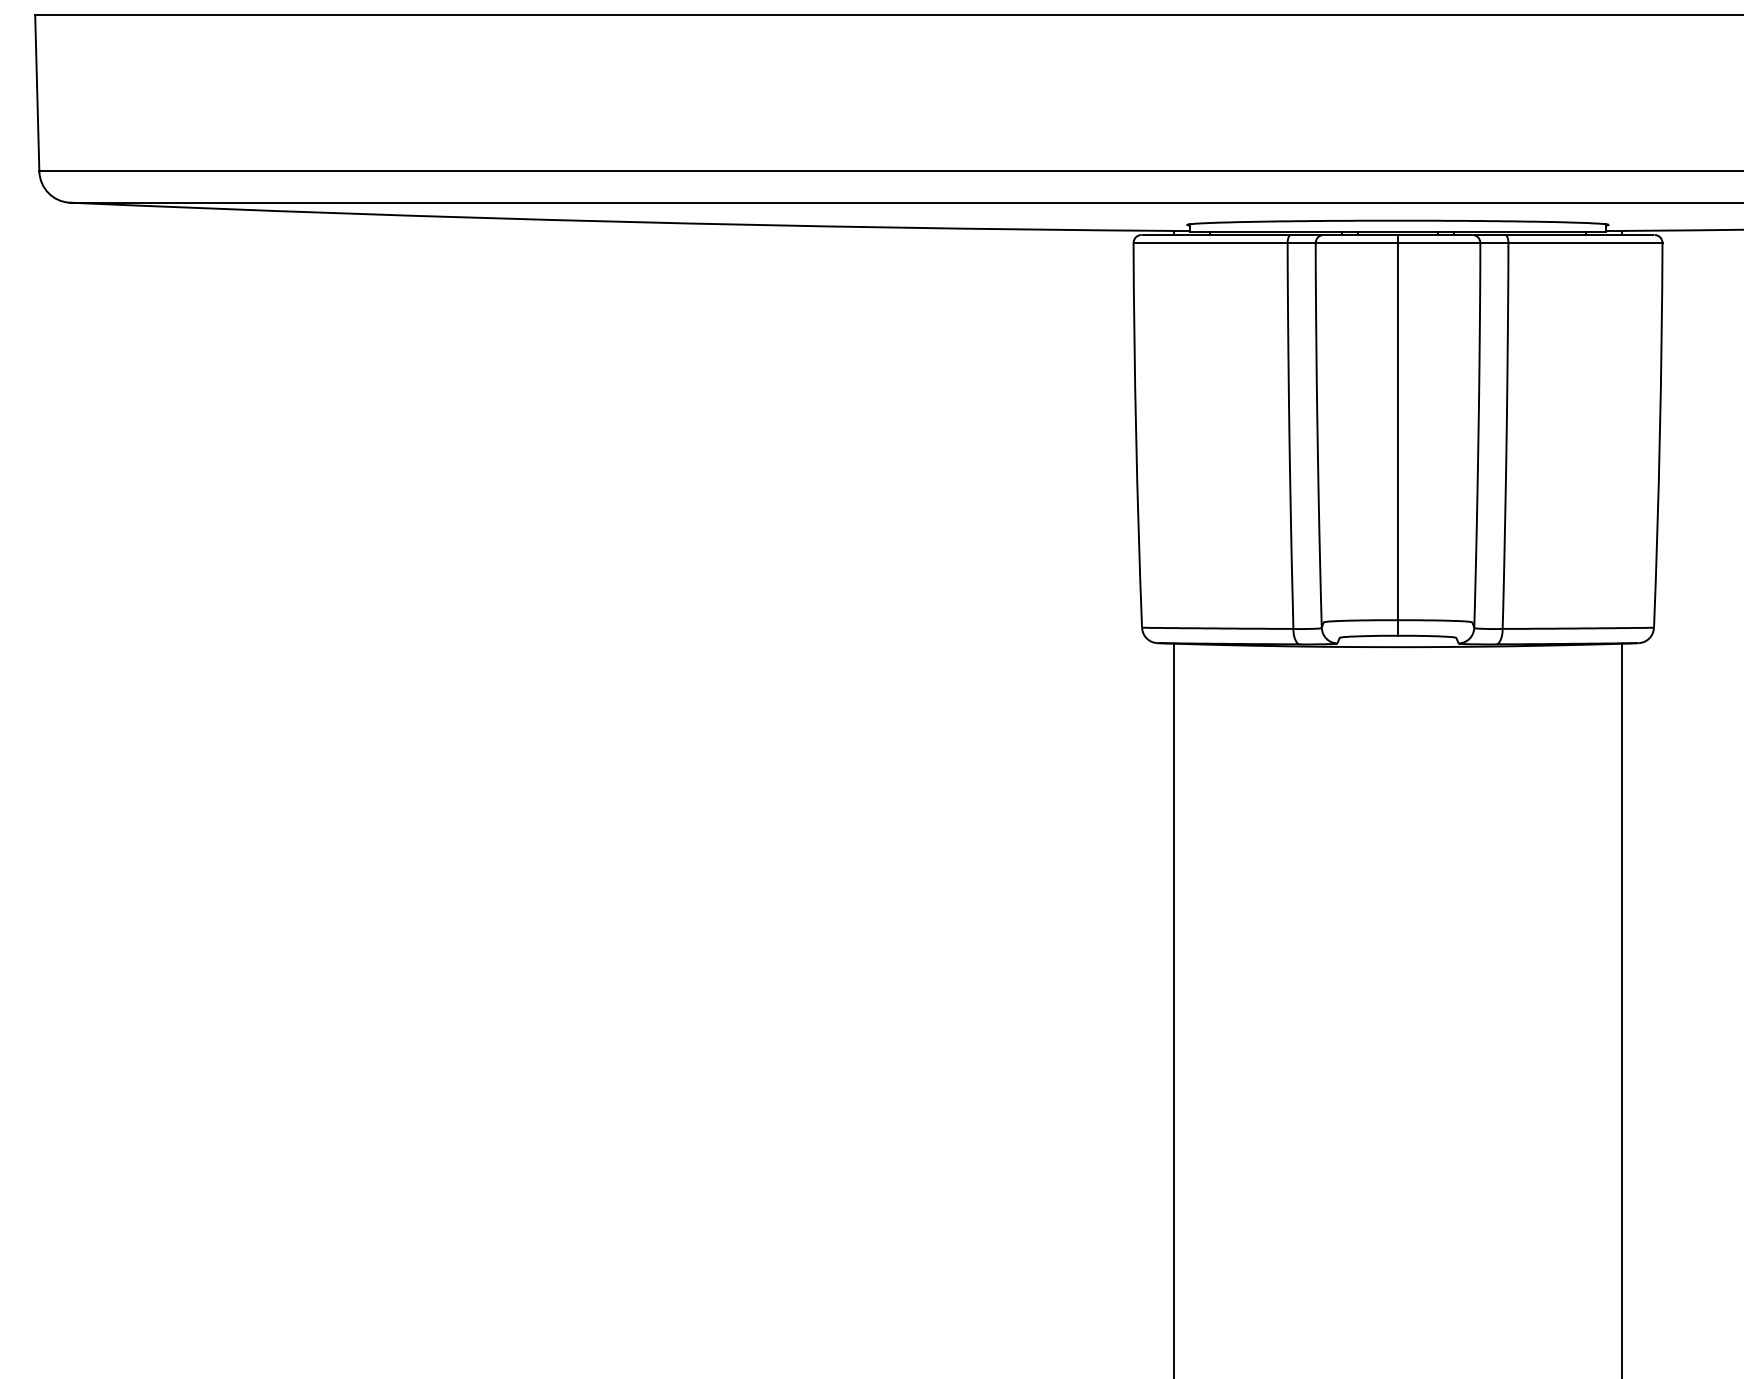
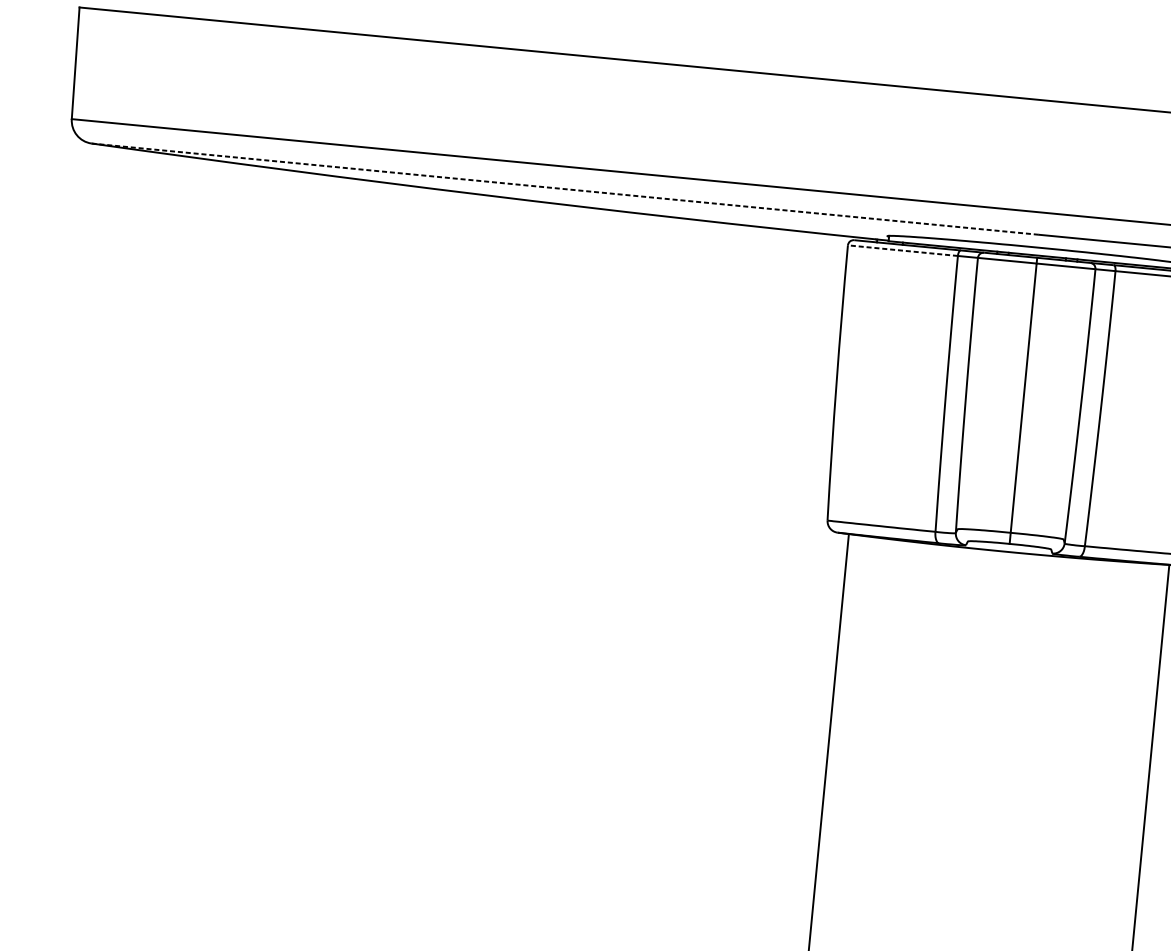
line: (733, 202) -> (565, 188), solid -> dashed
line: (1210, 243) -> (902, 251), solid -> dashed

